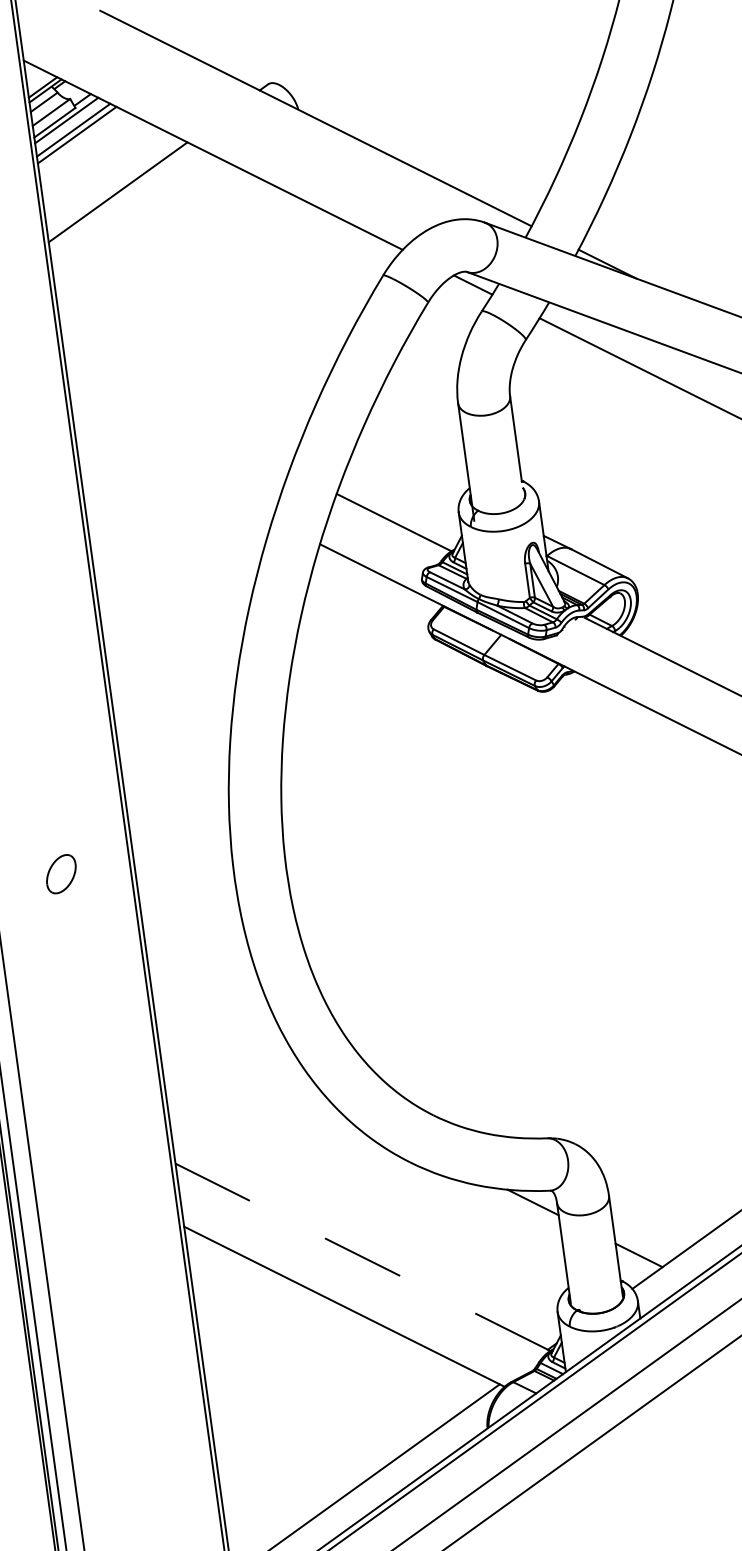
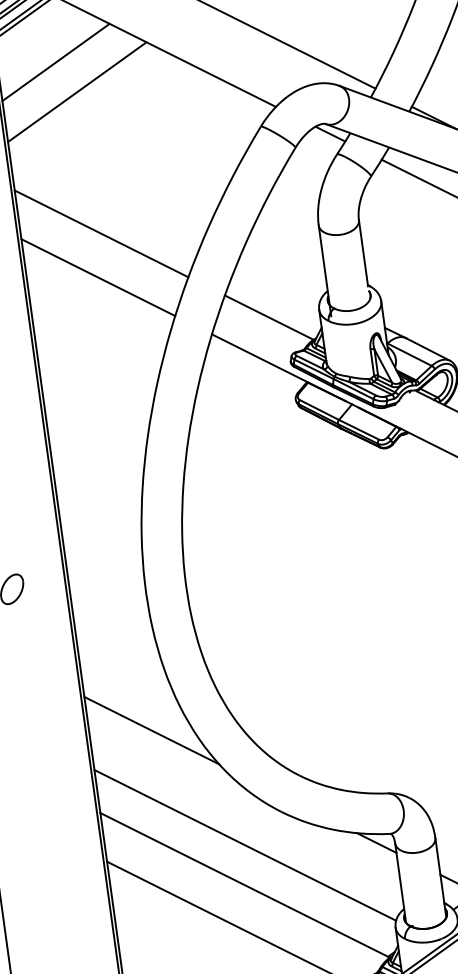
line: (145, 230) -> (77, 91), added
line: (176, 414) -> (101, 234), added
line: (172, 470) -> (98, 277), added
line: (241, 1056) -> (151, 730), added
line: (362, 1205) -> (244, 845), added
line: (362, 1257) -> (244, 885), dashed -> solid

